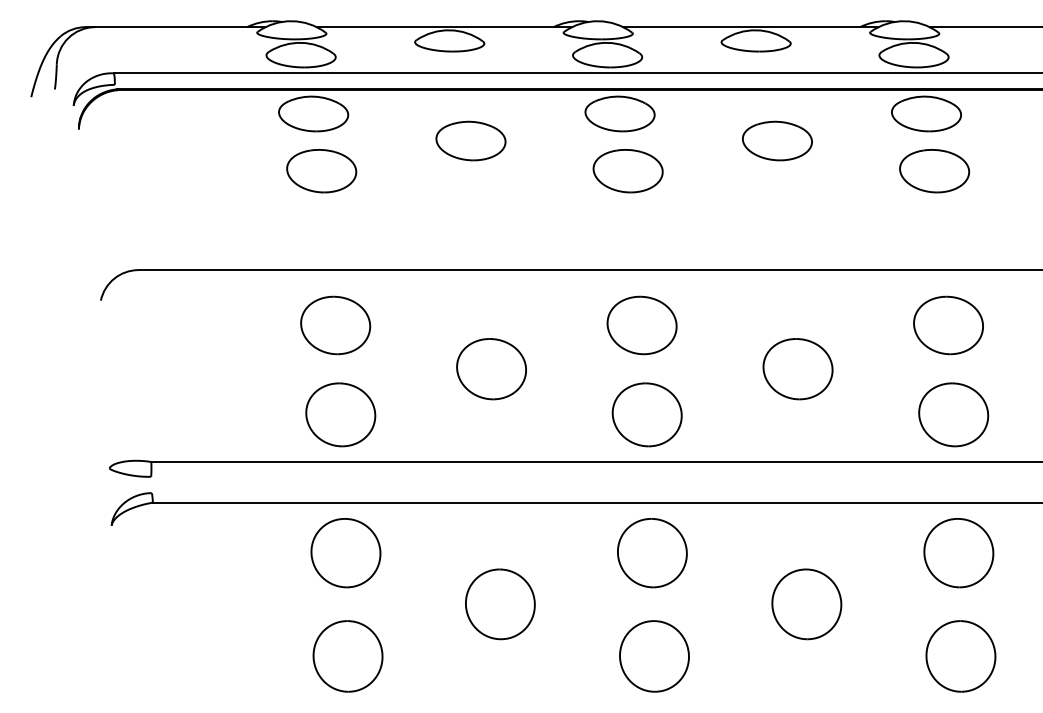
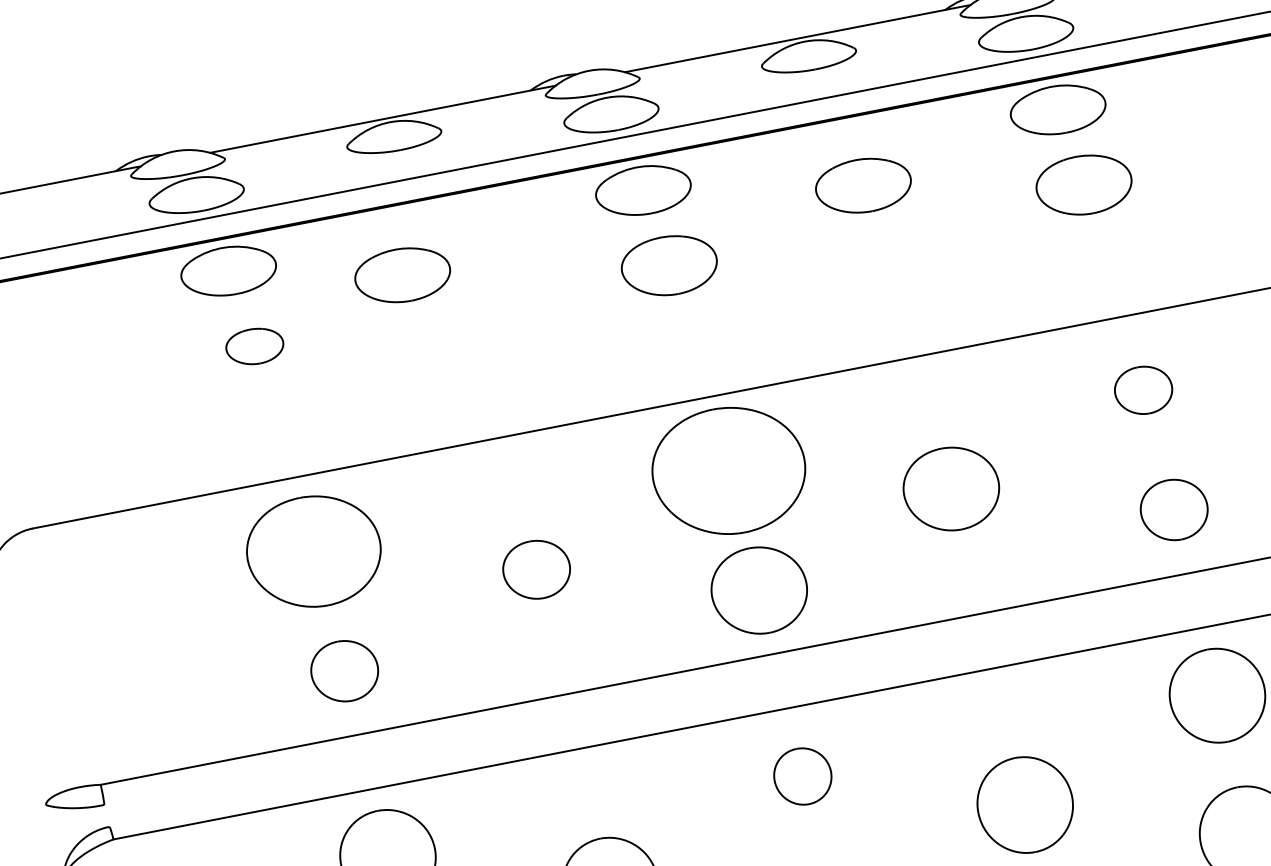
part: (470, 140) -> (402, 274), moved
part: (321, 171) -> (254, 346), size x0.6
part: (335, 325) -> (314, 551), size x1.4
part: (641, 325) -> (728, 471), size x1.6
part: (948, 325) -> (1143, 390), size x0.6
part: (491, 369) -> (536, 570), size x0.7
part: (340, 414) -> (344, 670), size x0.7
part: (953, 414) -> (1173, 509), size x0.7
part: (652, 553) -> (803, 776), size x0.6

